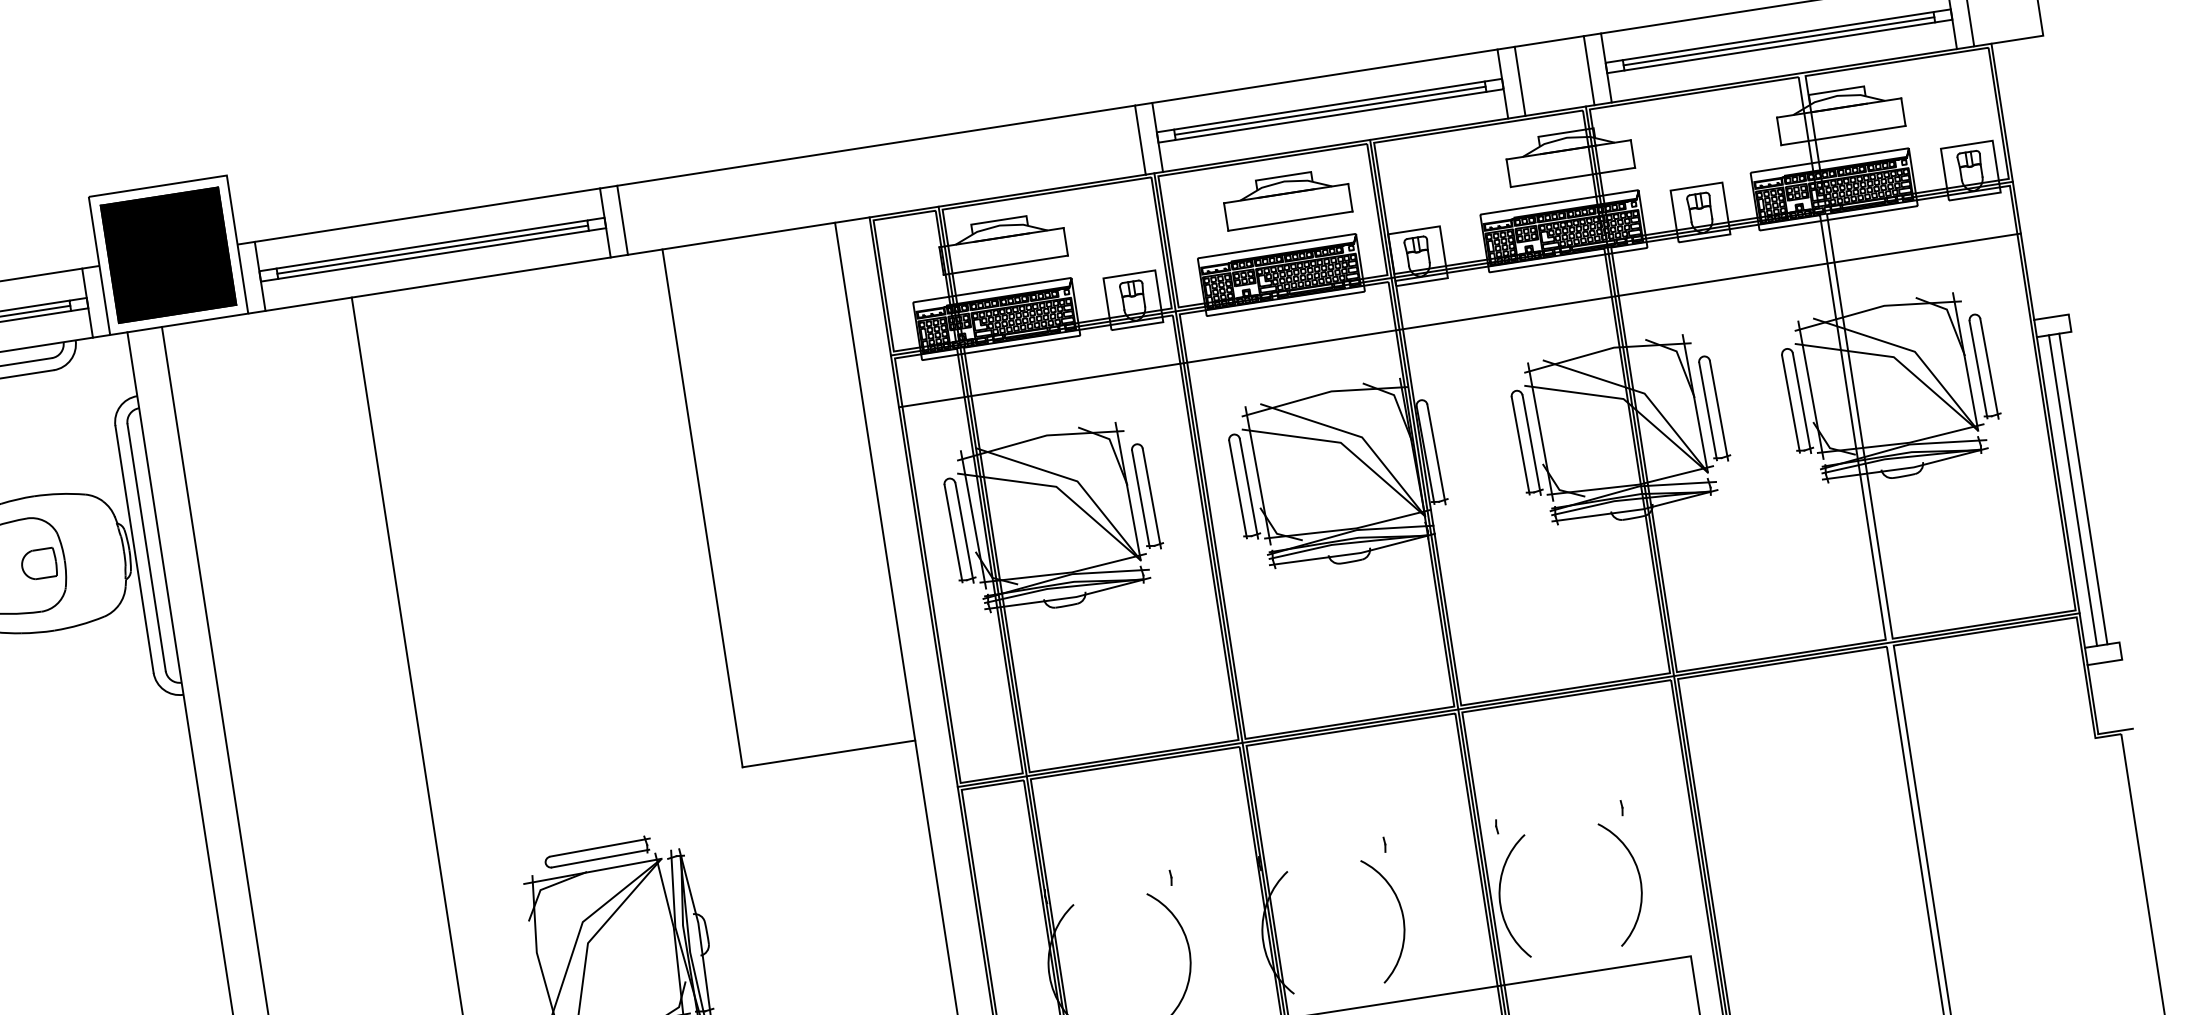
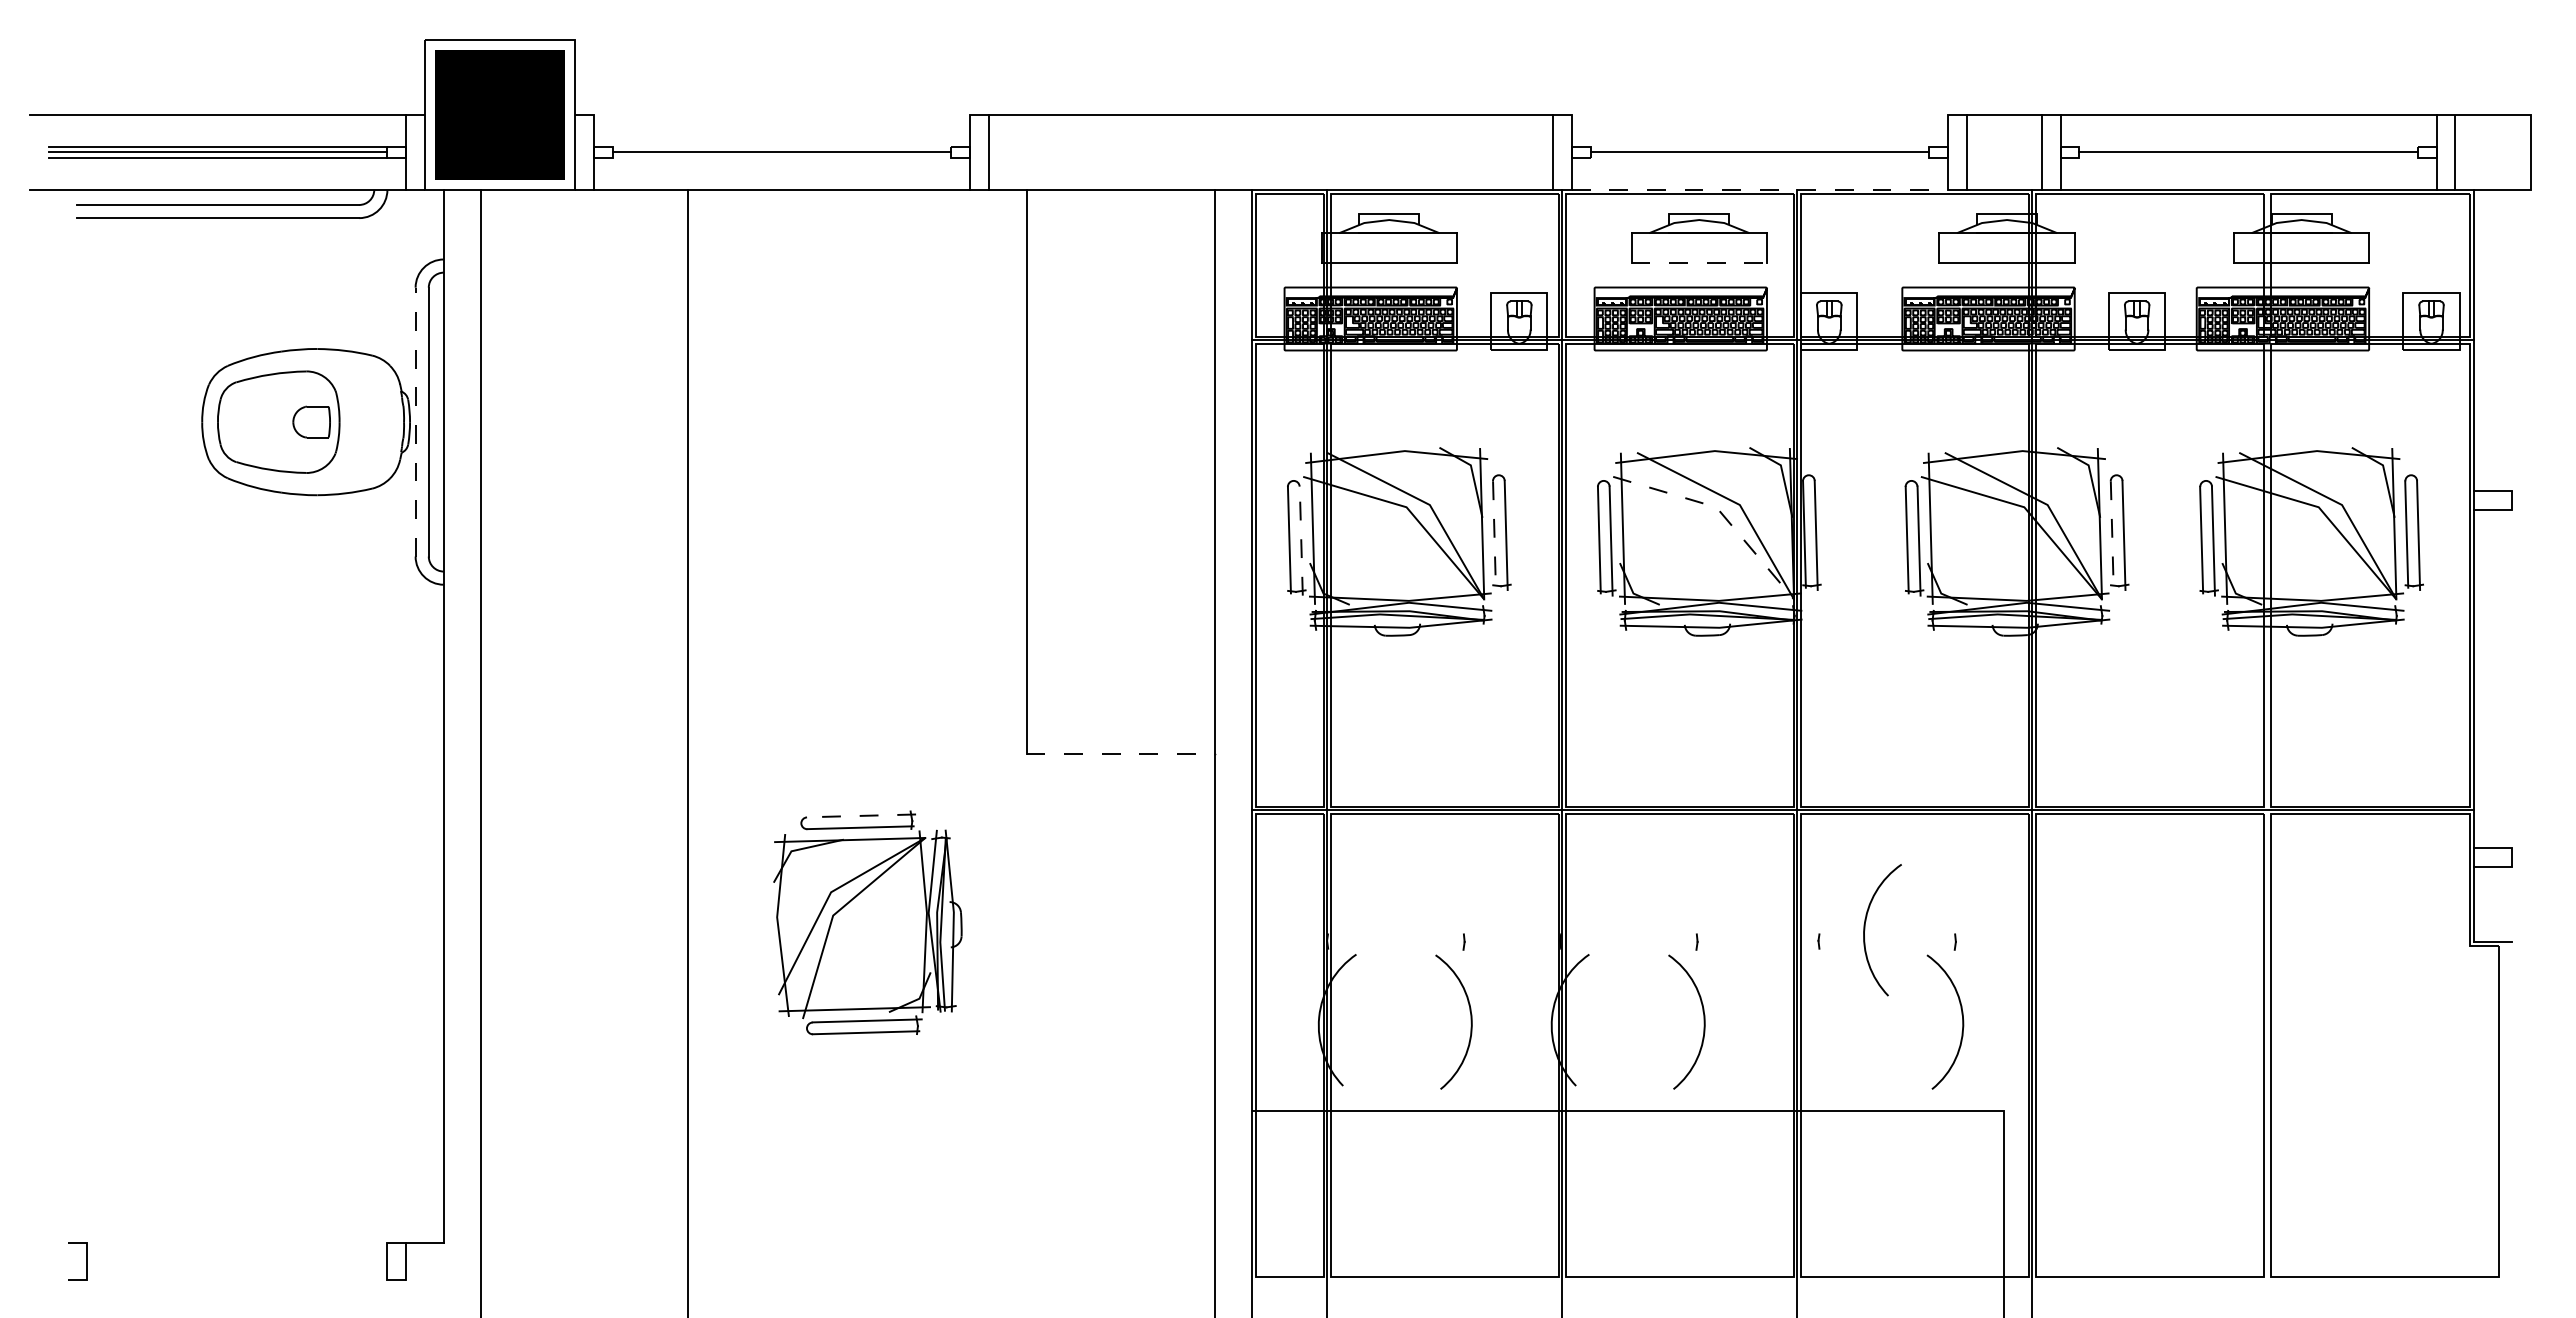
line: (1778, 35) -> (2248, 146), removed
line: (1779, 46) -> (2248, 157), removed
line: (1324, 76) -> (1759, 114), removed
line: (1329, 105) -> (1759, 146), removed
line: (1330, 115) -> (1759, 157), removed
line: (1335, 144) -> (1759, 189), solid -> dashed
line: (427, 214) -> (782, 114), removed
line: (1290, 221) -> (1699, 263), solid -> dashed
line: (432, 244) -> (782, 146), removed
line: (433, 254) -> (782, 157), removed
line: (1460, 320) -> (1863, 396), removed
line: (1708, 412) -> (2112, 535), solid -> dashed
line: (1345, 446) -> (1720, 511), solid -> dashed
line: (2083, 488) -> (2498, 678), removed
line: (2073, 490) -> (2487, 678), removed
line: (1141, 500) -> (1494, 535), solid -> dashed
line: (964, 533) -> (1301, 541), solid -> dashed
line: (134, 548) -> (415, 421), solid -> dashed
line: (828, 753) -> (1120, 753), solid -> dashed
line: (599, 847) -> (861, 815), solid -> dashed
arc: (1501, 900) -> (1865, 930), moved

